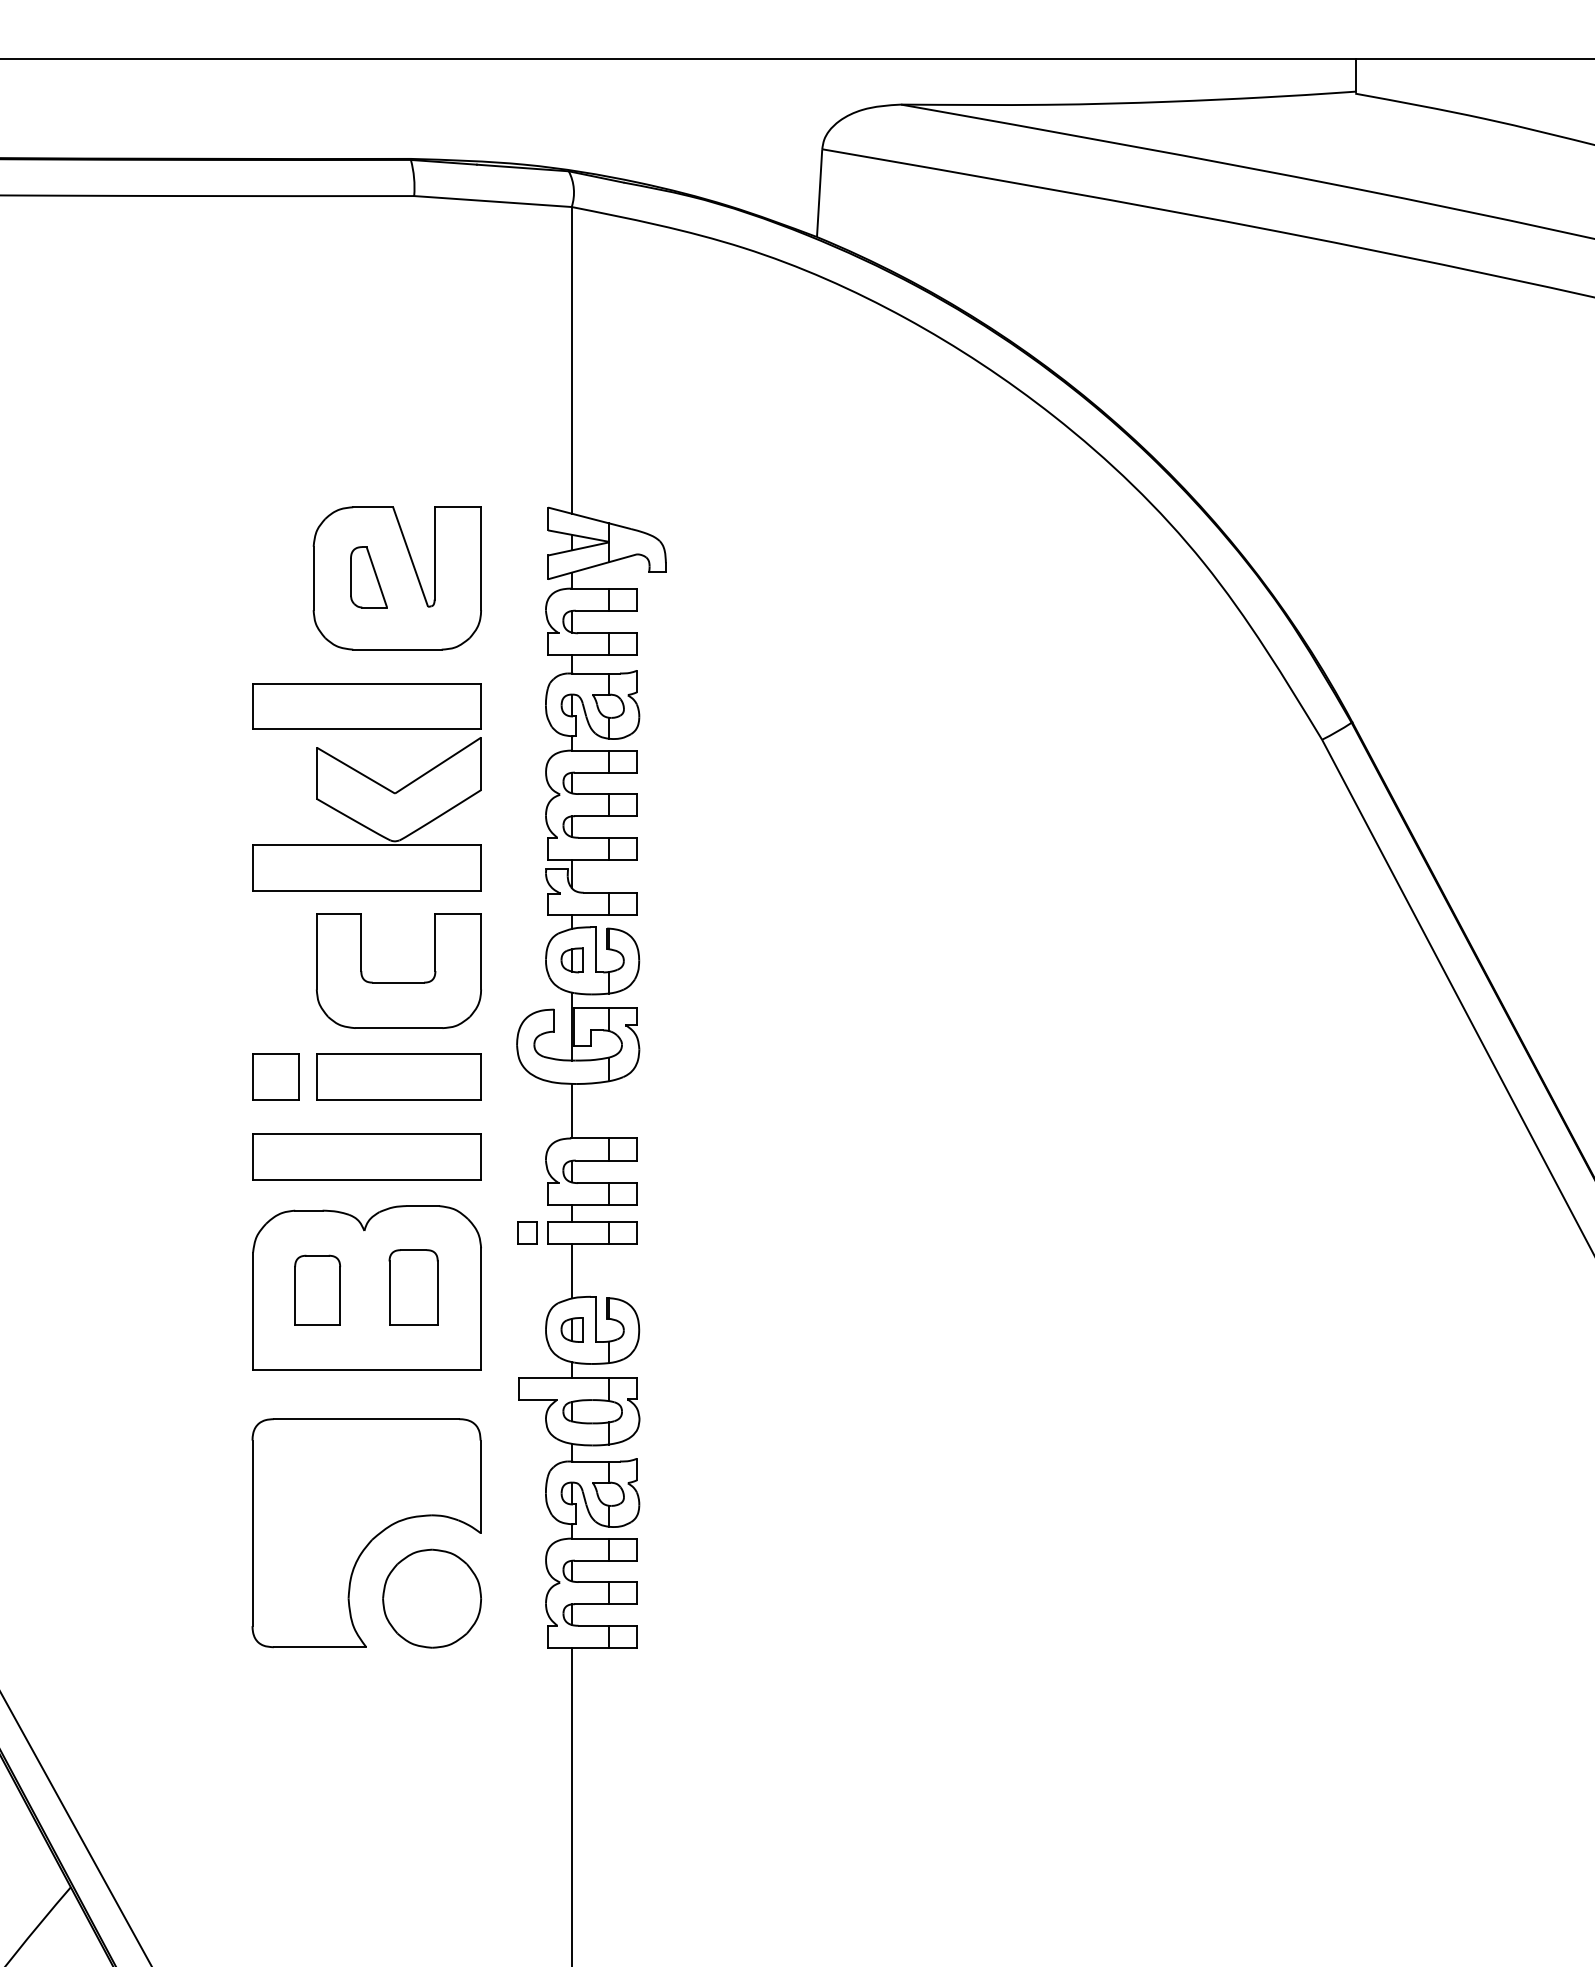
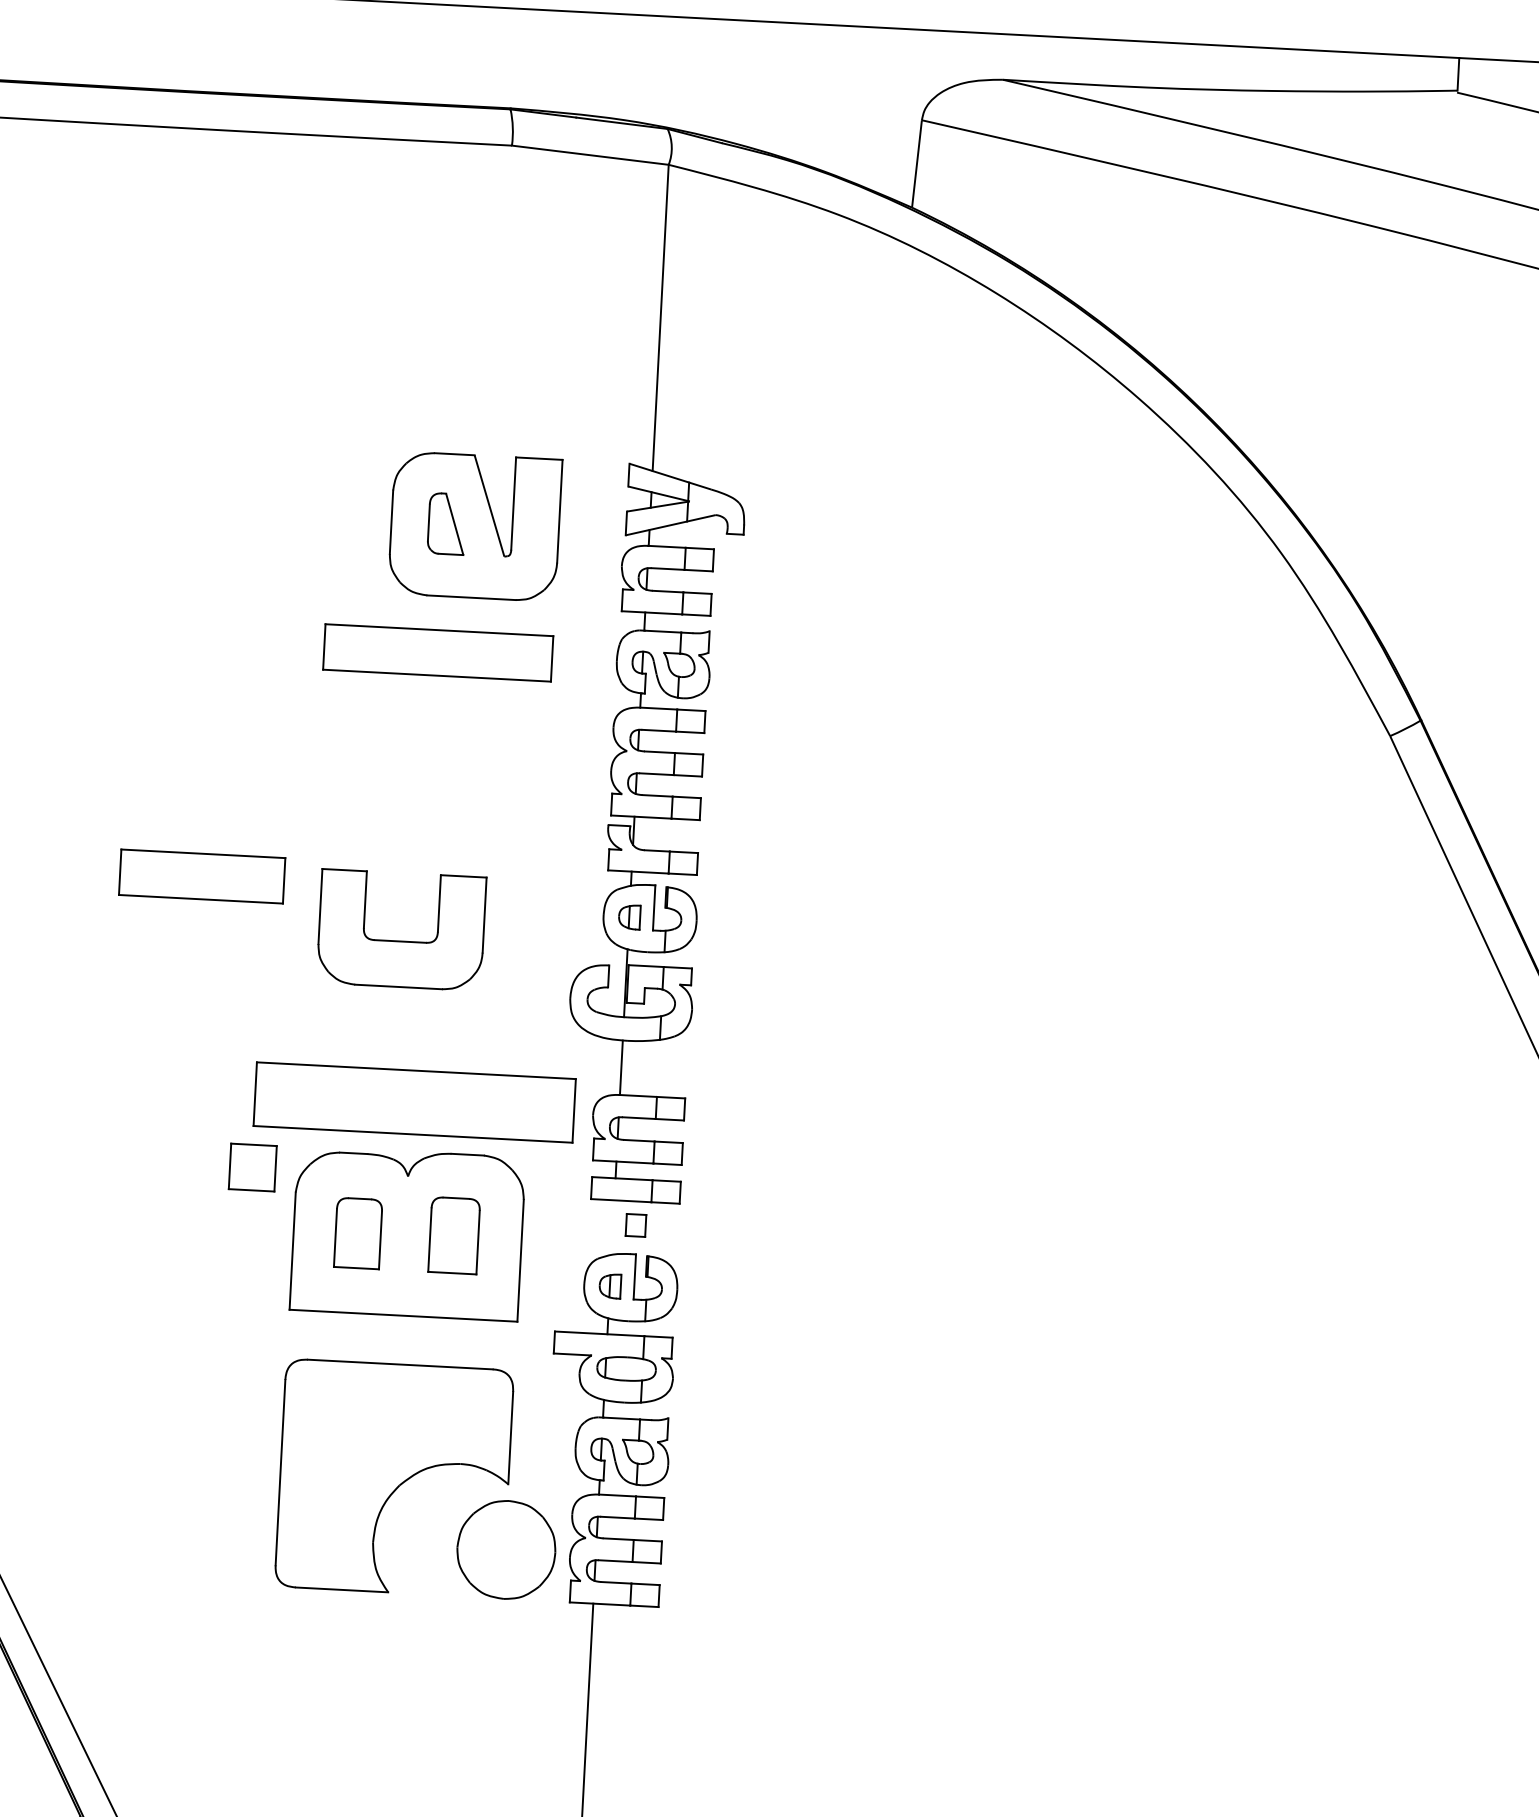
part: (366, 814) -> (431, 760), removed
part: (398, 982) -> (400, 941), moved
part: (275, 1076) -> (252, 1166), moved
part: (398, 1076) -> (201, 875), moved
part: (366, 1156) -> (414, 1102), size x1.4
part: (527, 1232) -> (635, 1225), moved
line: (571, 1270) -> (612, 1226), removed
part: (431, 1598) -> (505, 1549), moved

